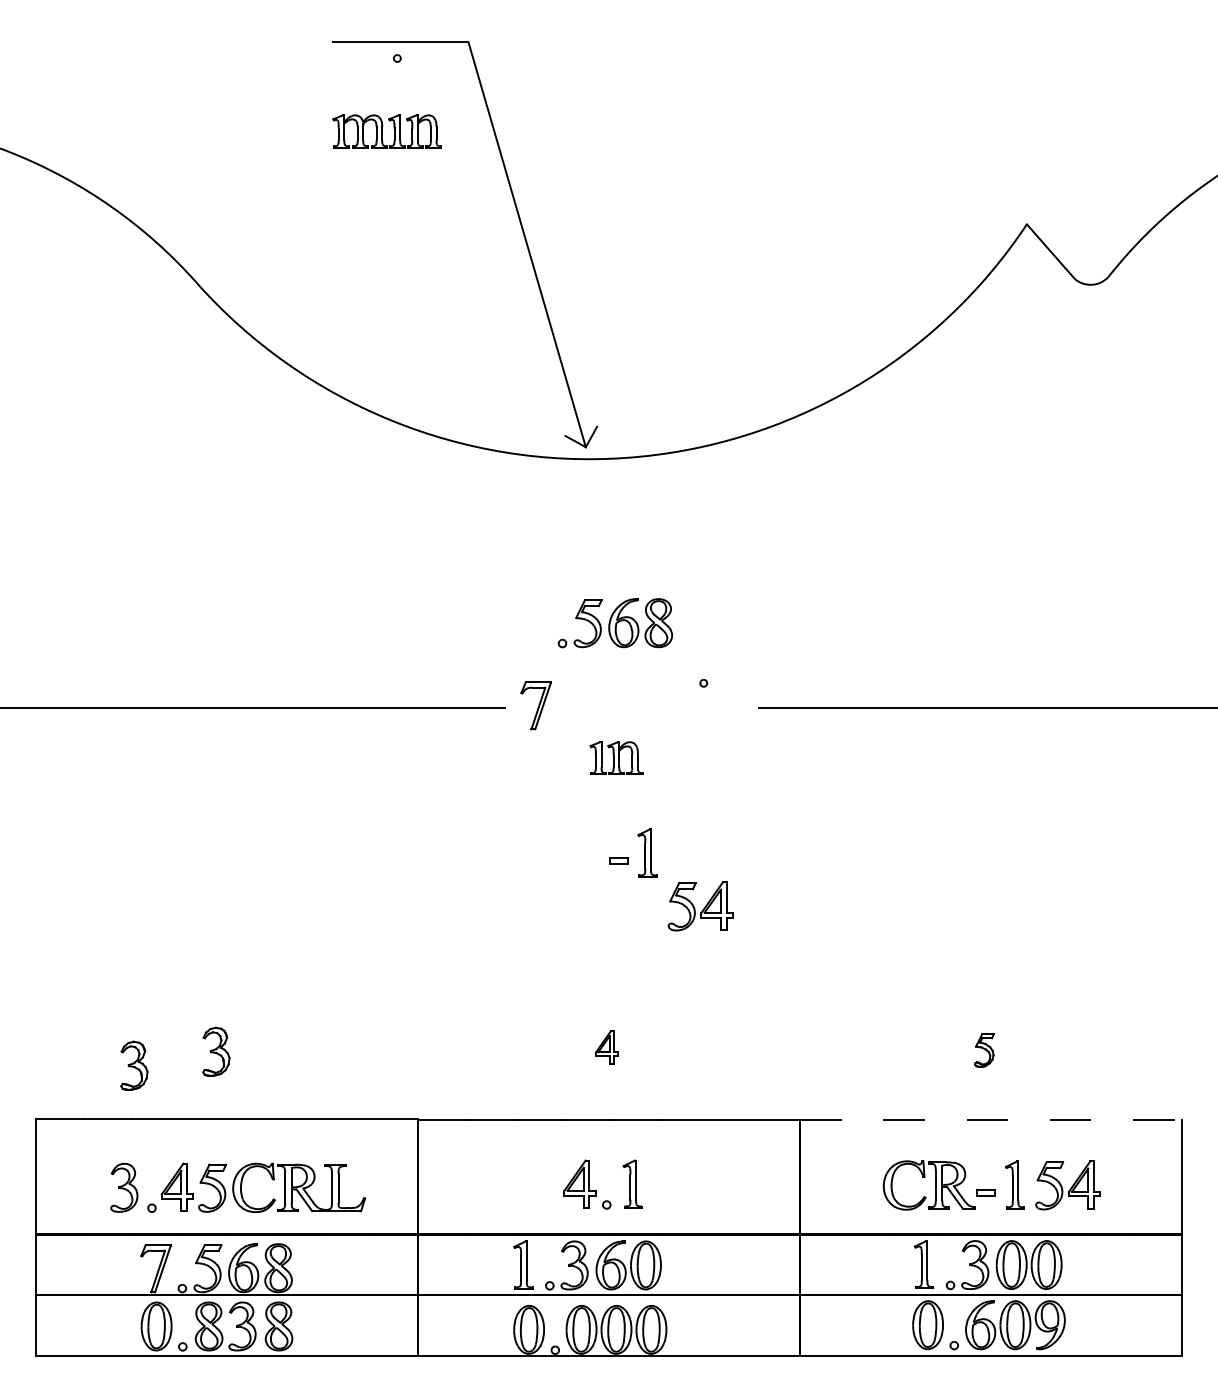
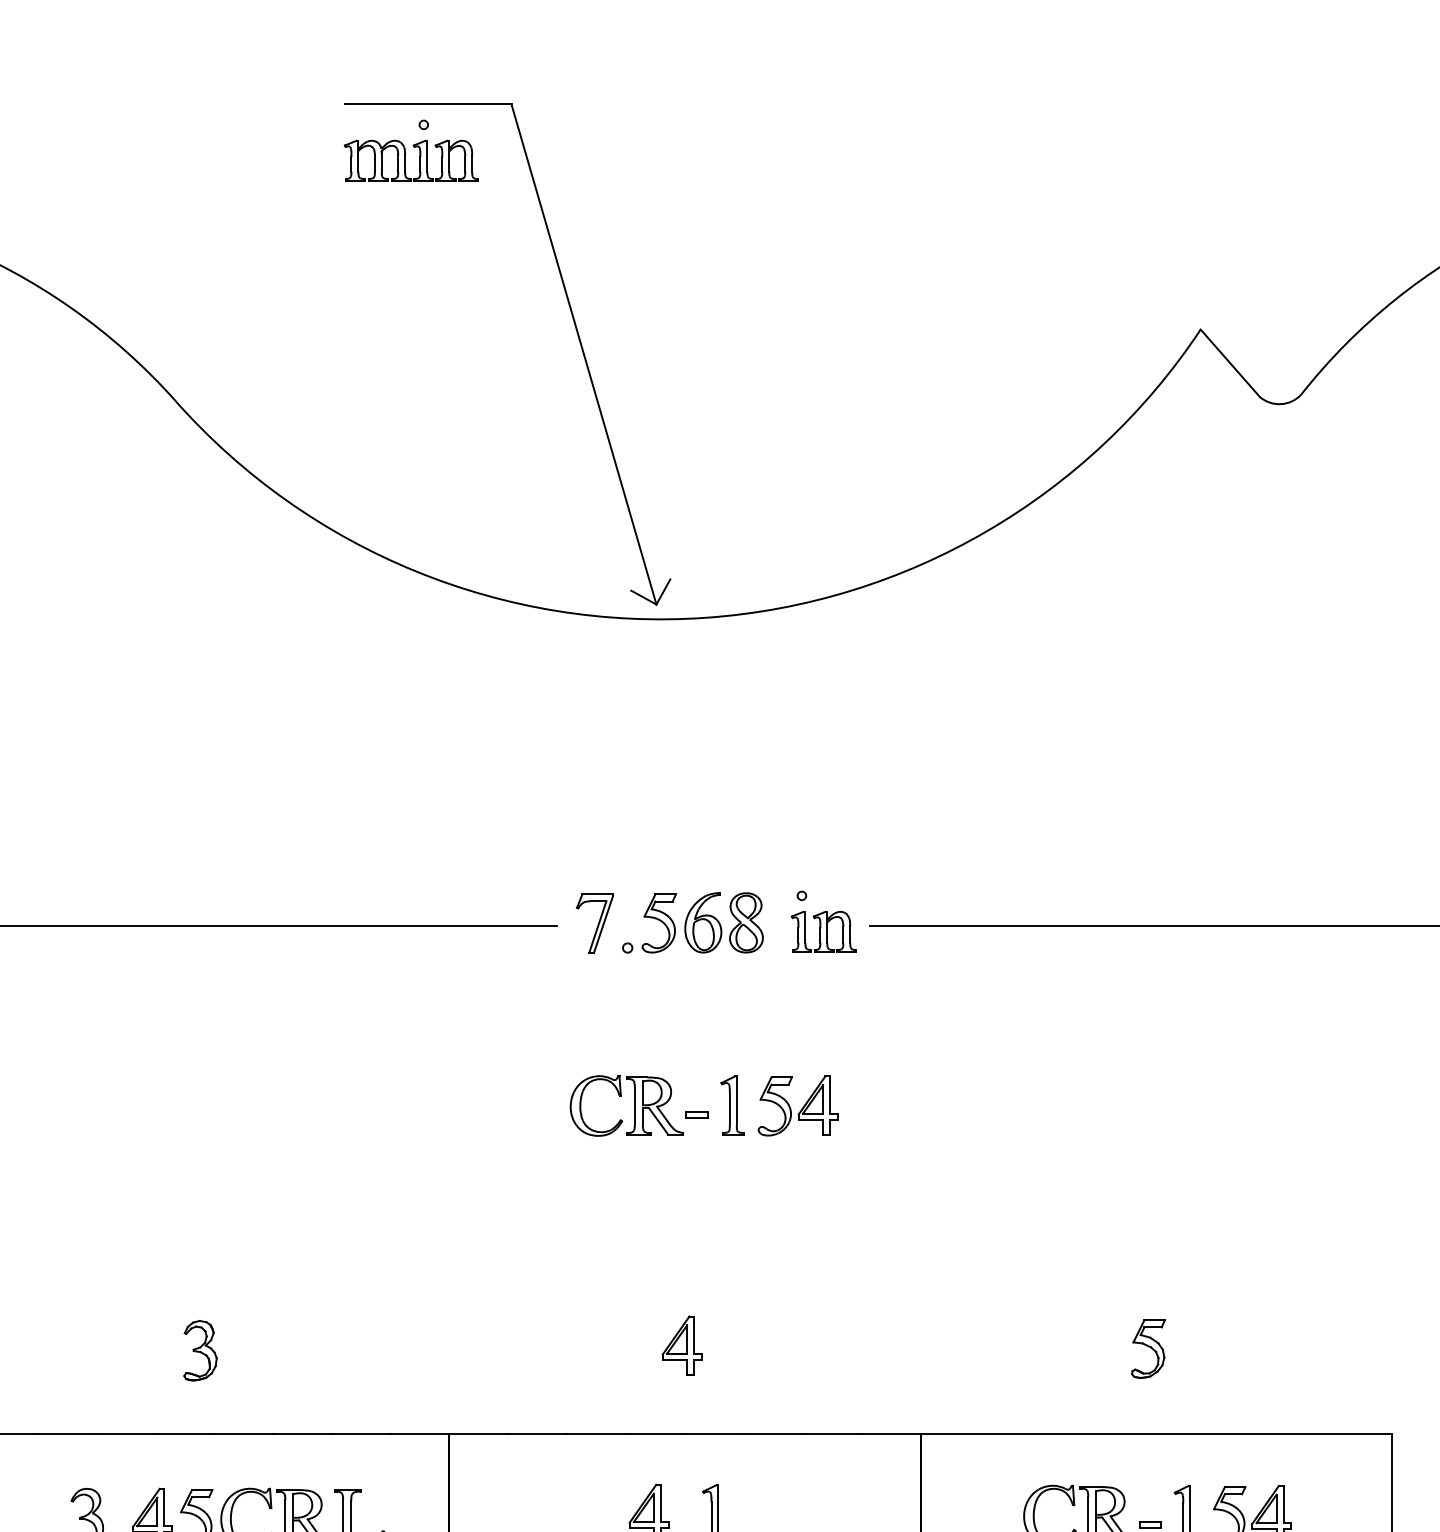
part: (386, 131) -> (410, 160), moved
part: (614, 623) -> (691, 923), moved
part: (616, 757) -> (823, 930), moved
part: (561, 853) -> (626, 1105), added
part: (700, 906) -> (797, 1105), moved
part: (606, 1047) -> (681, 1345), size x1.43
part: (984, 1050) -> (1148, 1349), size x1.43
part: (134, 1065) -> (99, 1367), removed
line: (990, 1119) -> (1155, 1434), dashed -> solid

